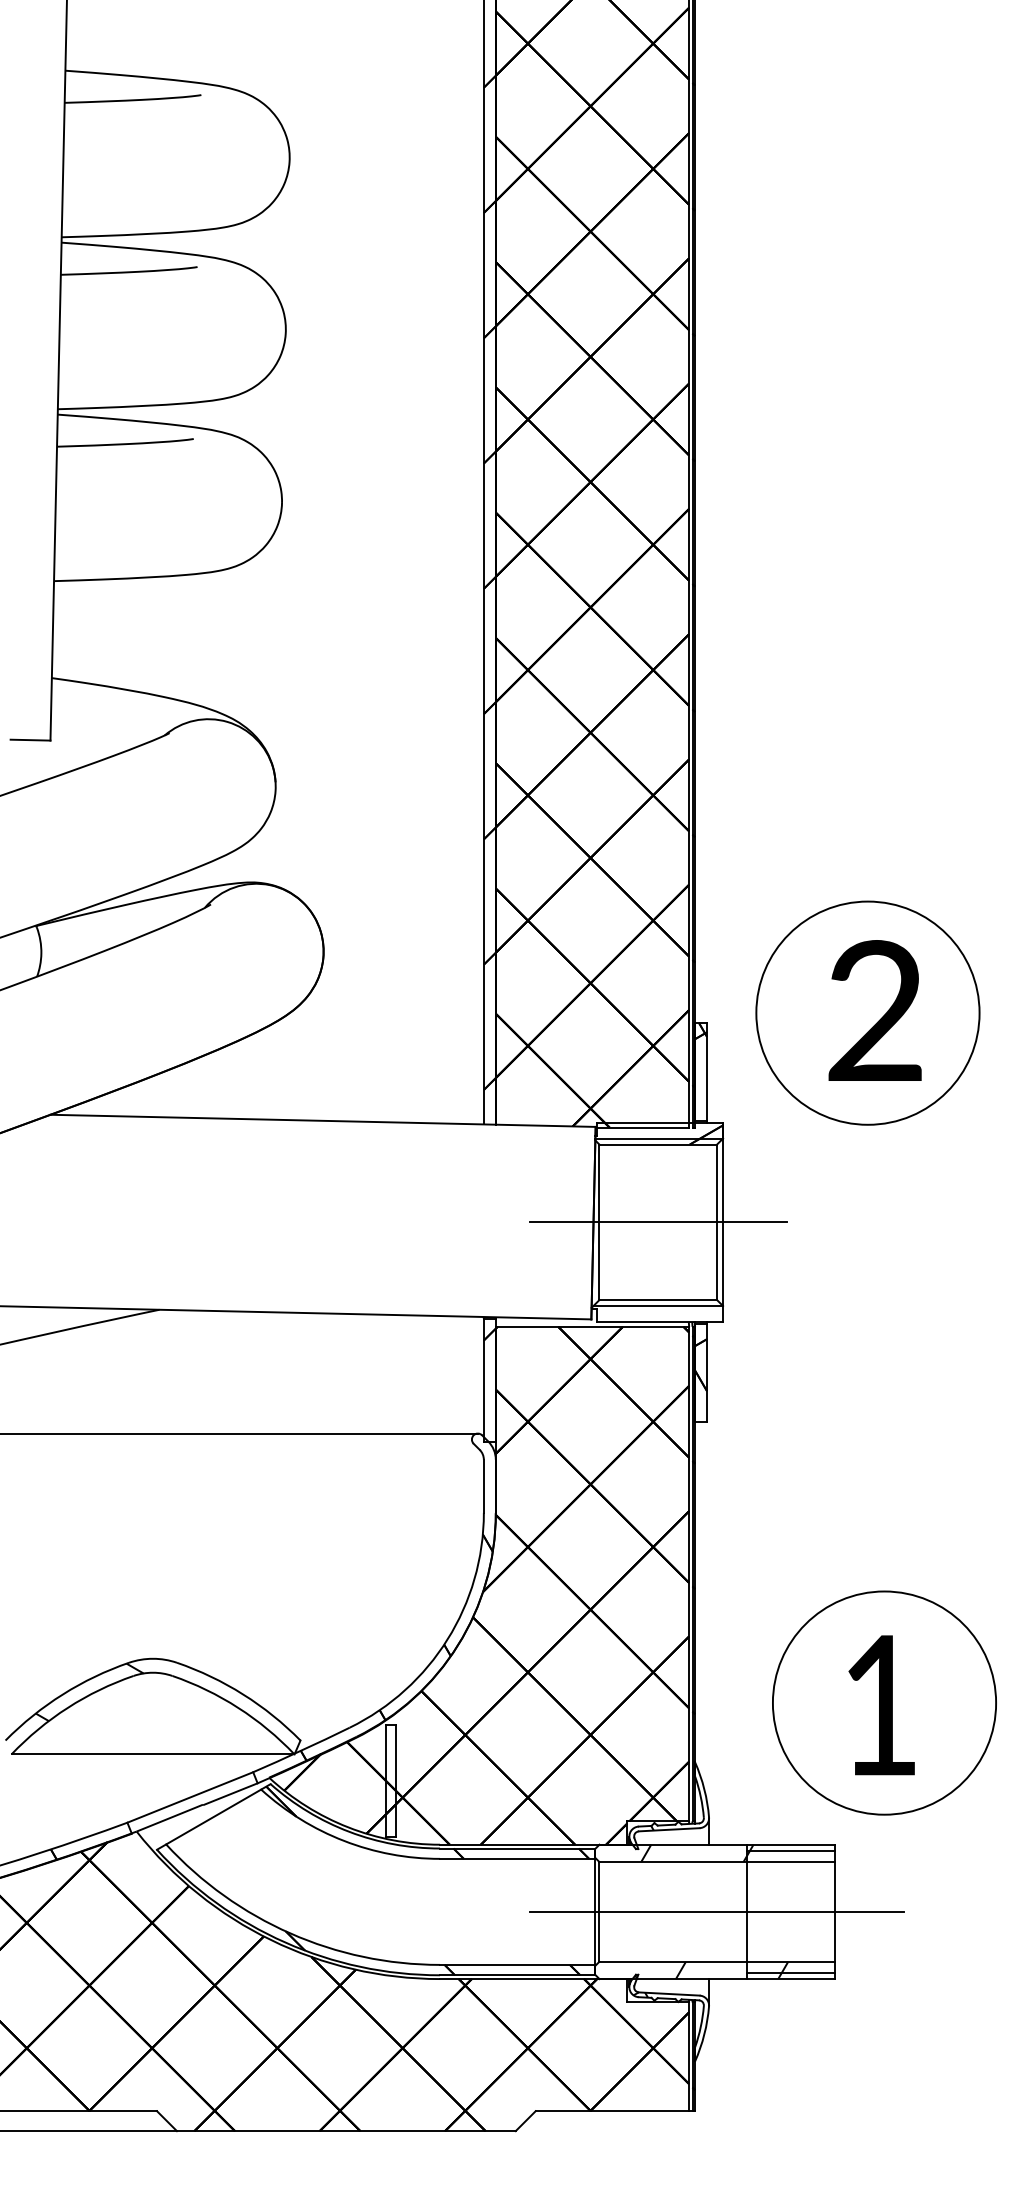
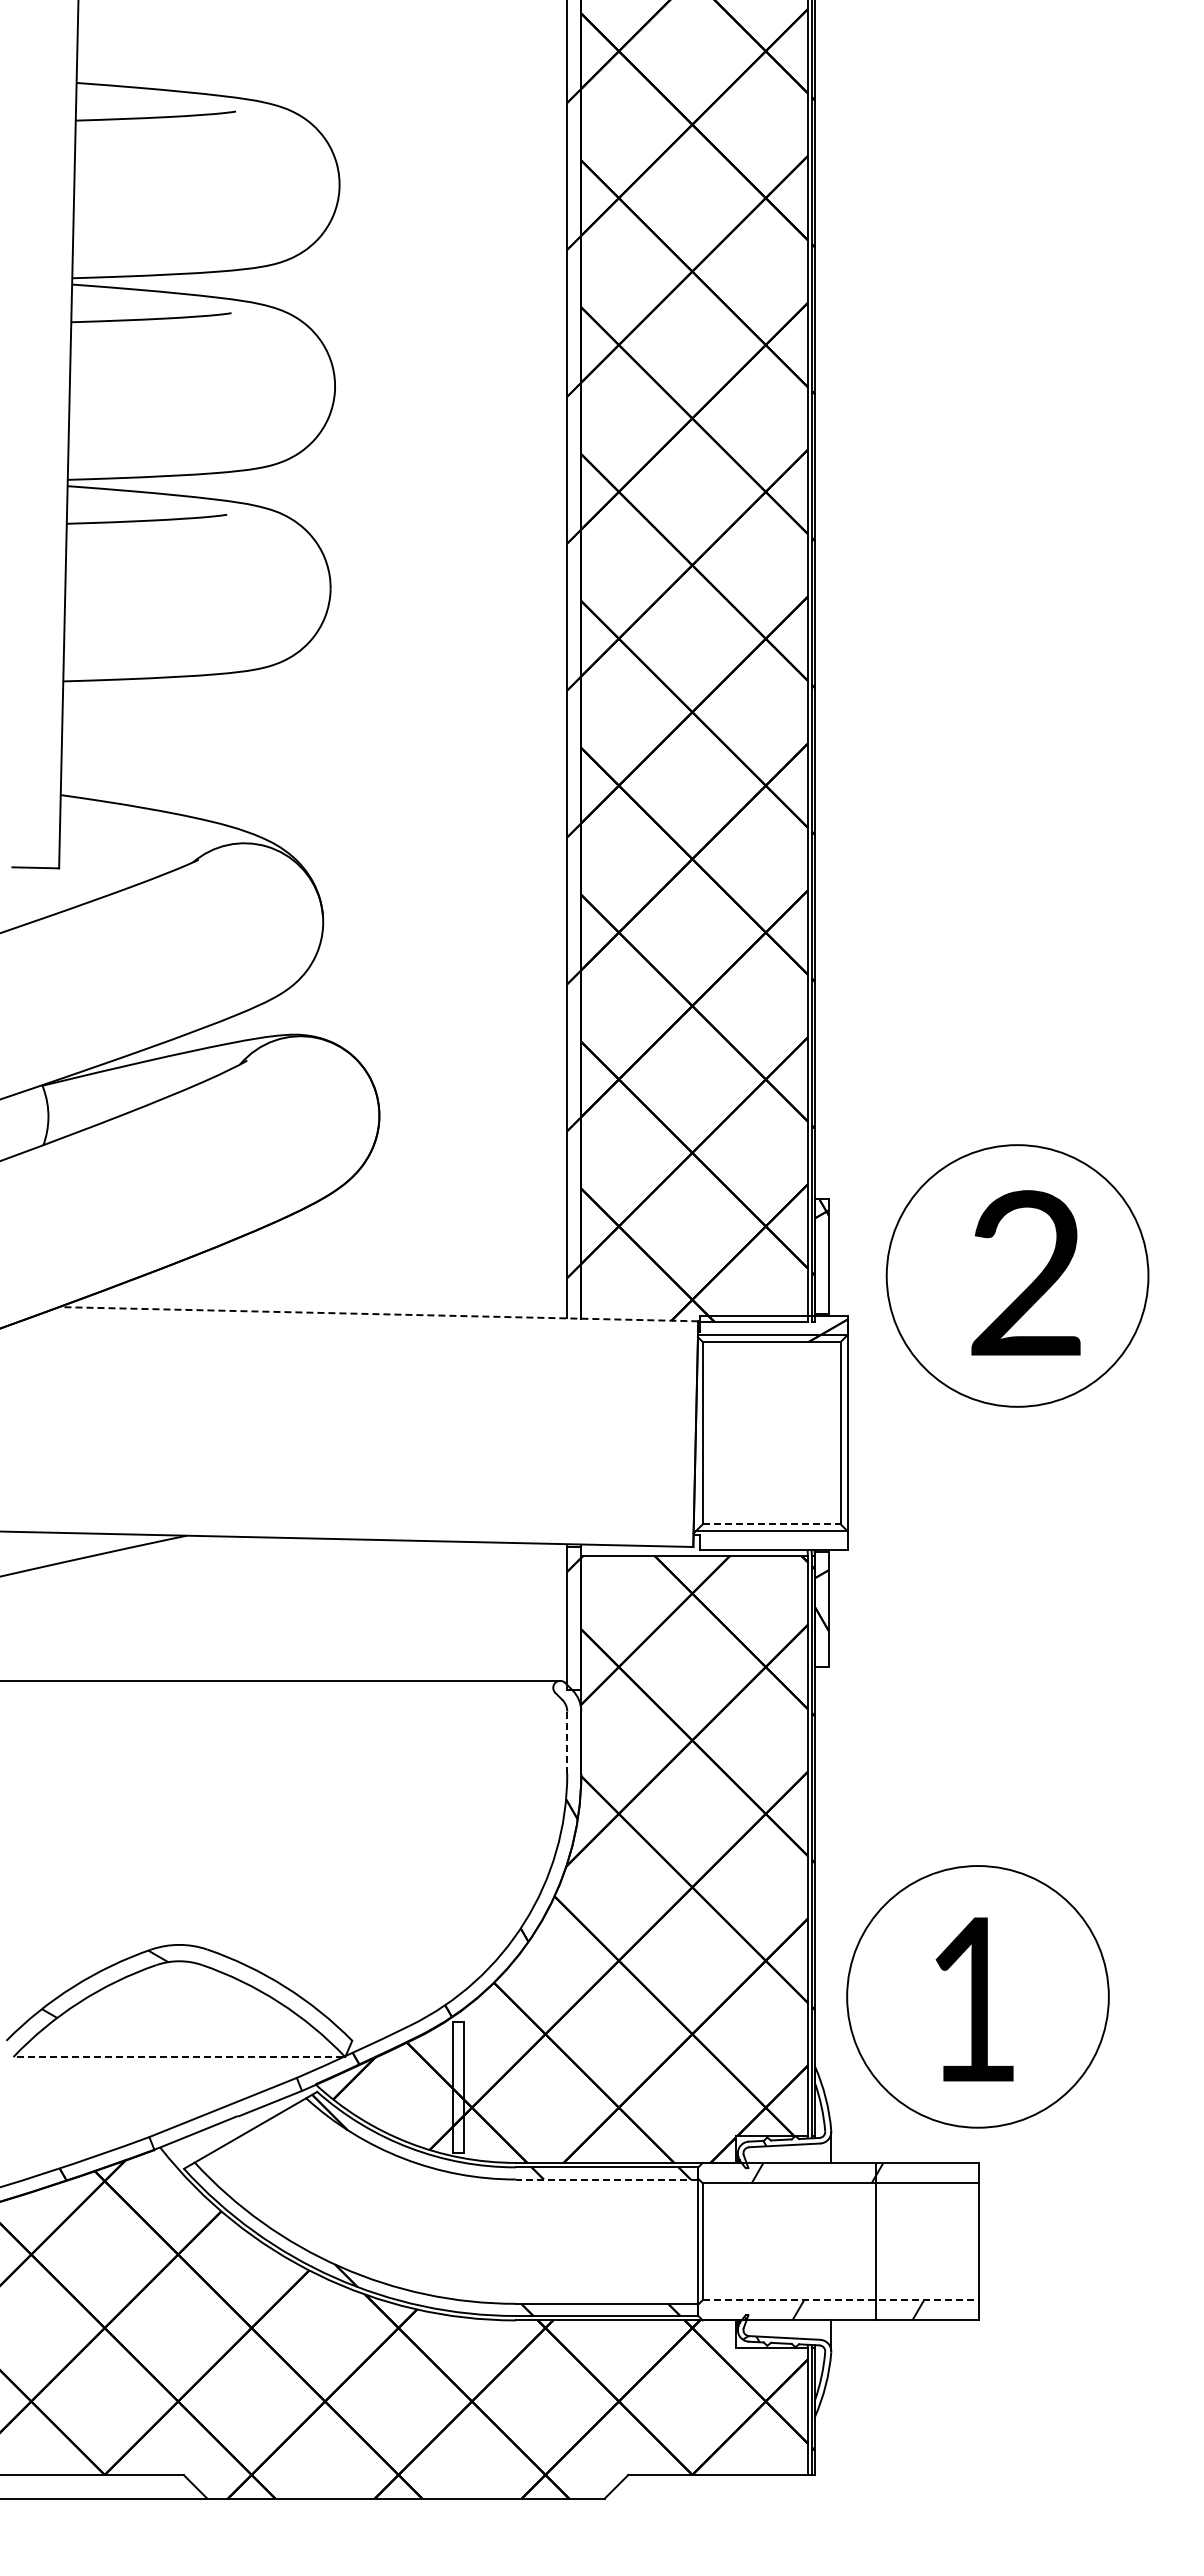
part: (867, 1012) -> (1017, 1275), moved
line: (322, 1121) -> (378, 1314), solid -> dashed
line: (658, 1222) -> (771, 1433), removed
line: (658, 1300) -> (771, 1524), solid -> dashed
line: (484, 1486) -> (567, 1742), solid -> dashed
part: (884, 1702) -> (977, 1996), moved
line: (152, 1754) -> (178, 2057), solid -> dashed
line: (790, 1850) -> (926, 2169), removed
line: (517, 1858) -> (606, 2179), solid -> dashed
line: (716, 1911) -> (840, 2241), removed
line: (716, 1962) -> (840, 2300), solid -> dashed
line: (790, 1973) -> (926, 2313), removed

